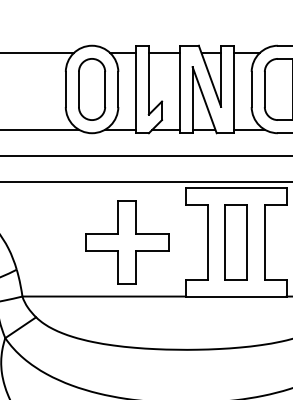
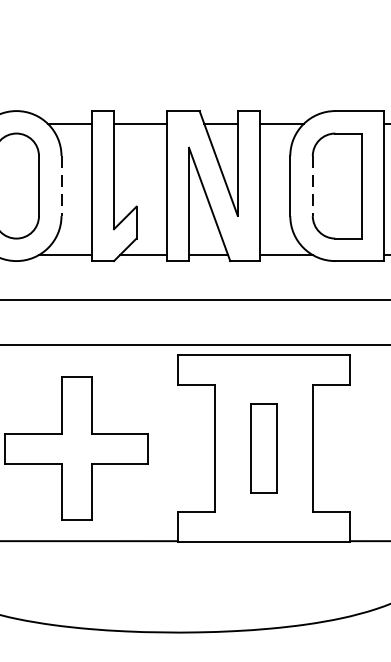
line: (118, 90) -> (61, 187), solid -> dashed
line: (264, 90) -> (312, 187), solid -> dashed
part: (235, 242) -> (262, 448), size x0.7

